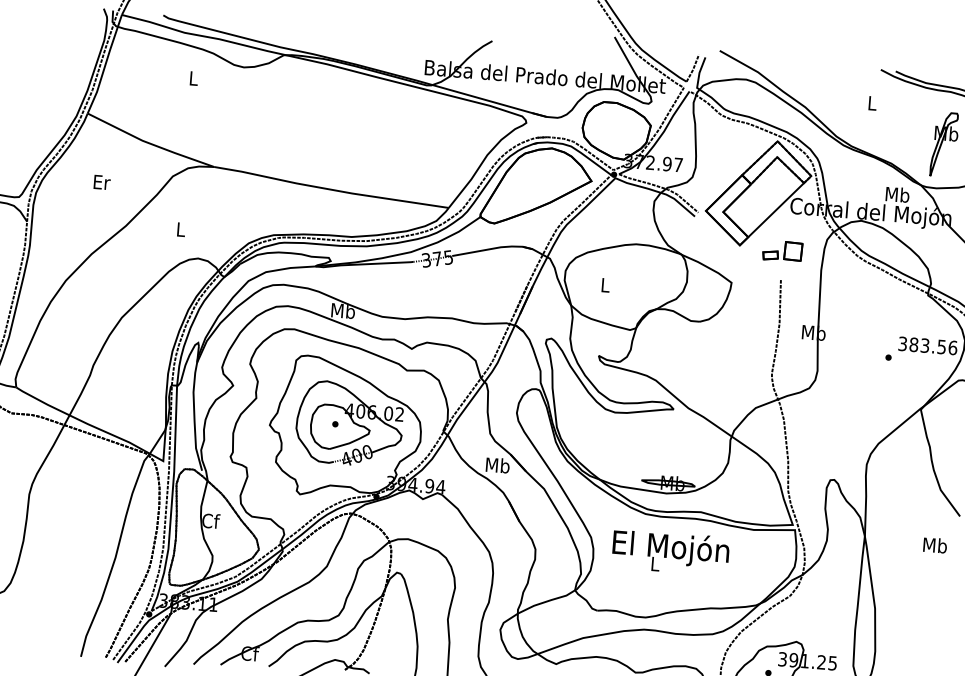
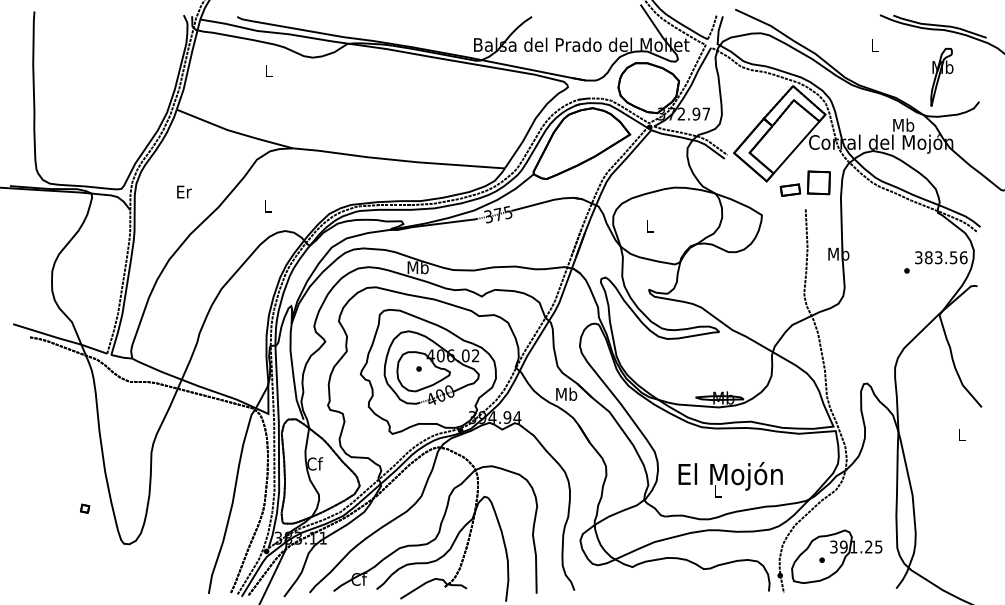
text: (102, 181) -> (184, 191), moved
part: (781, 251) -> (804, 183), size x1.43
text: (935, 544) -> (961, 434), Mb -> L
text: (670, 552) -> (730, 479), moved

